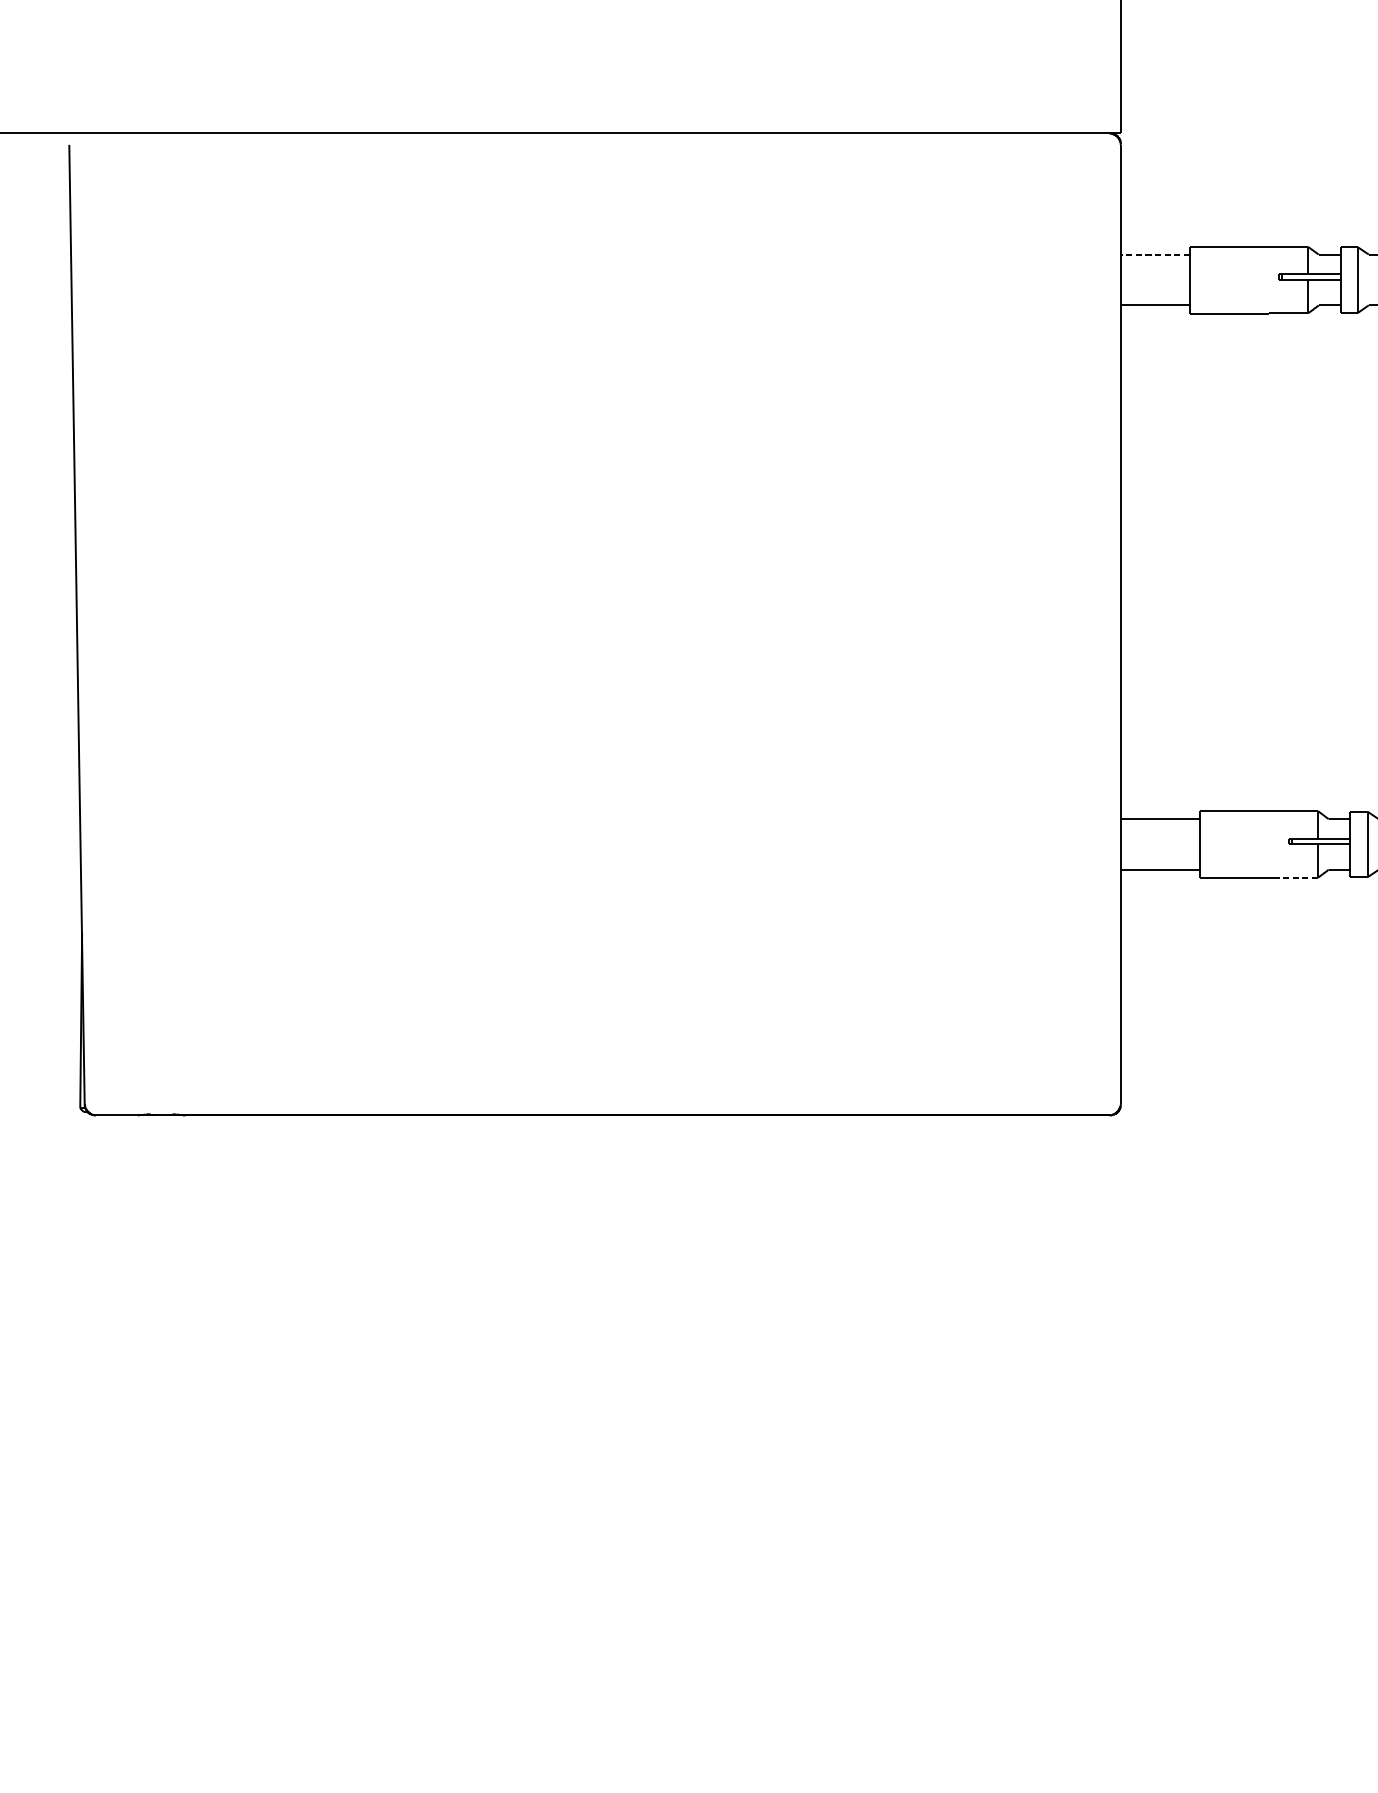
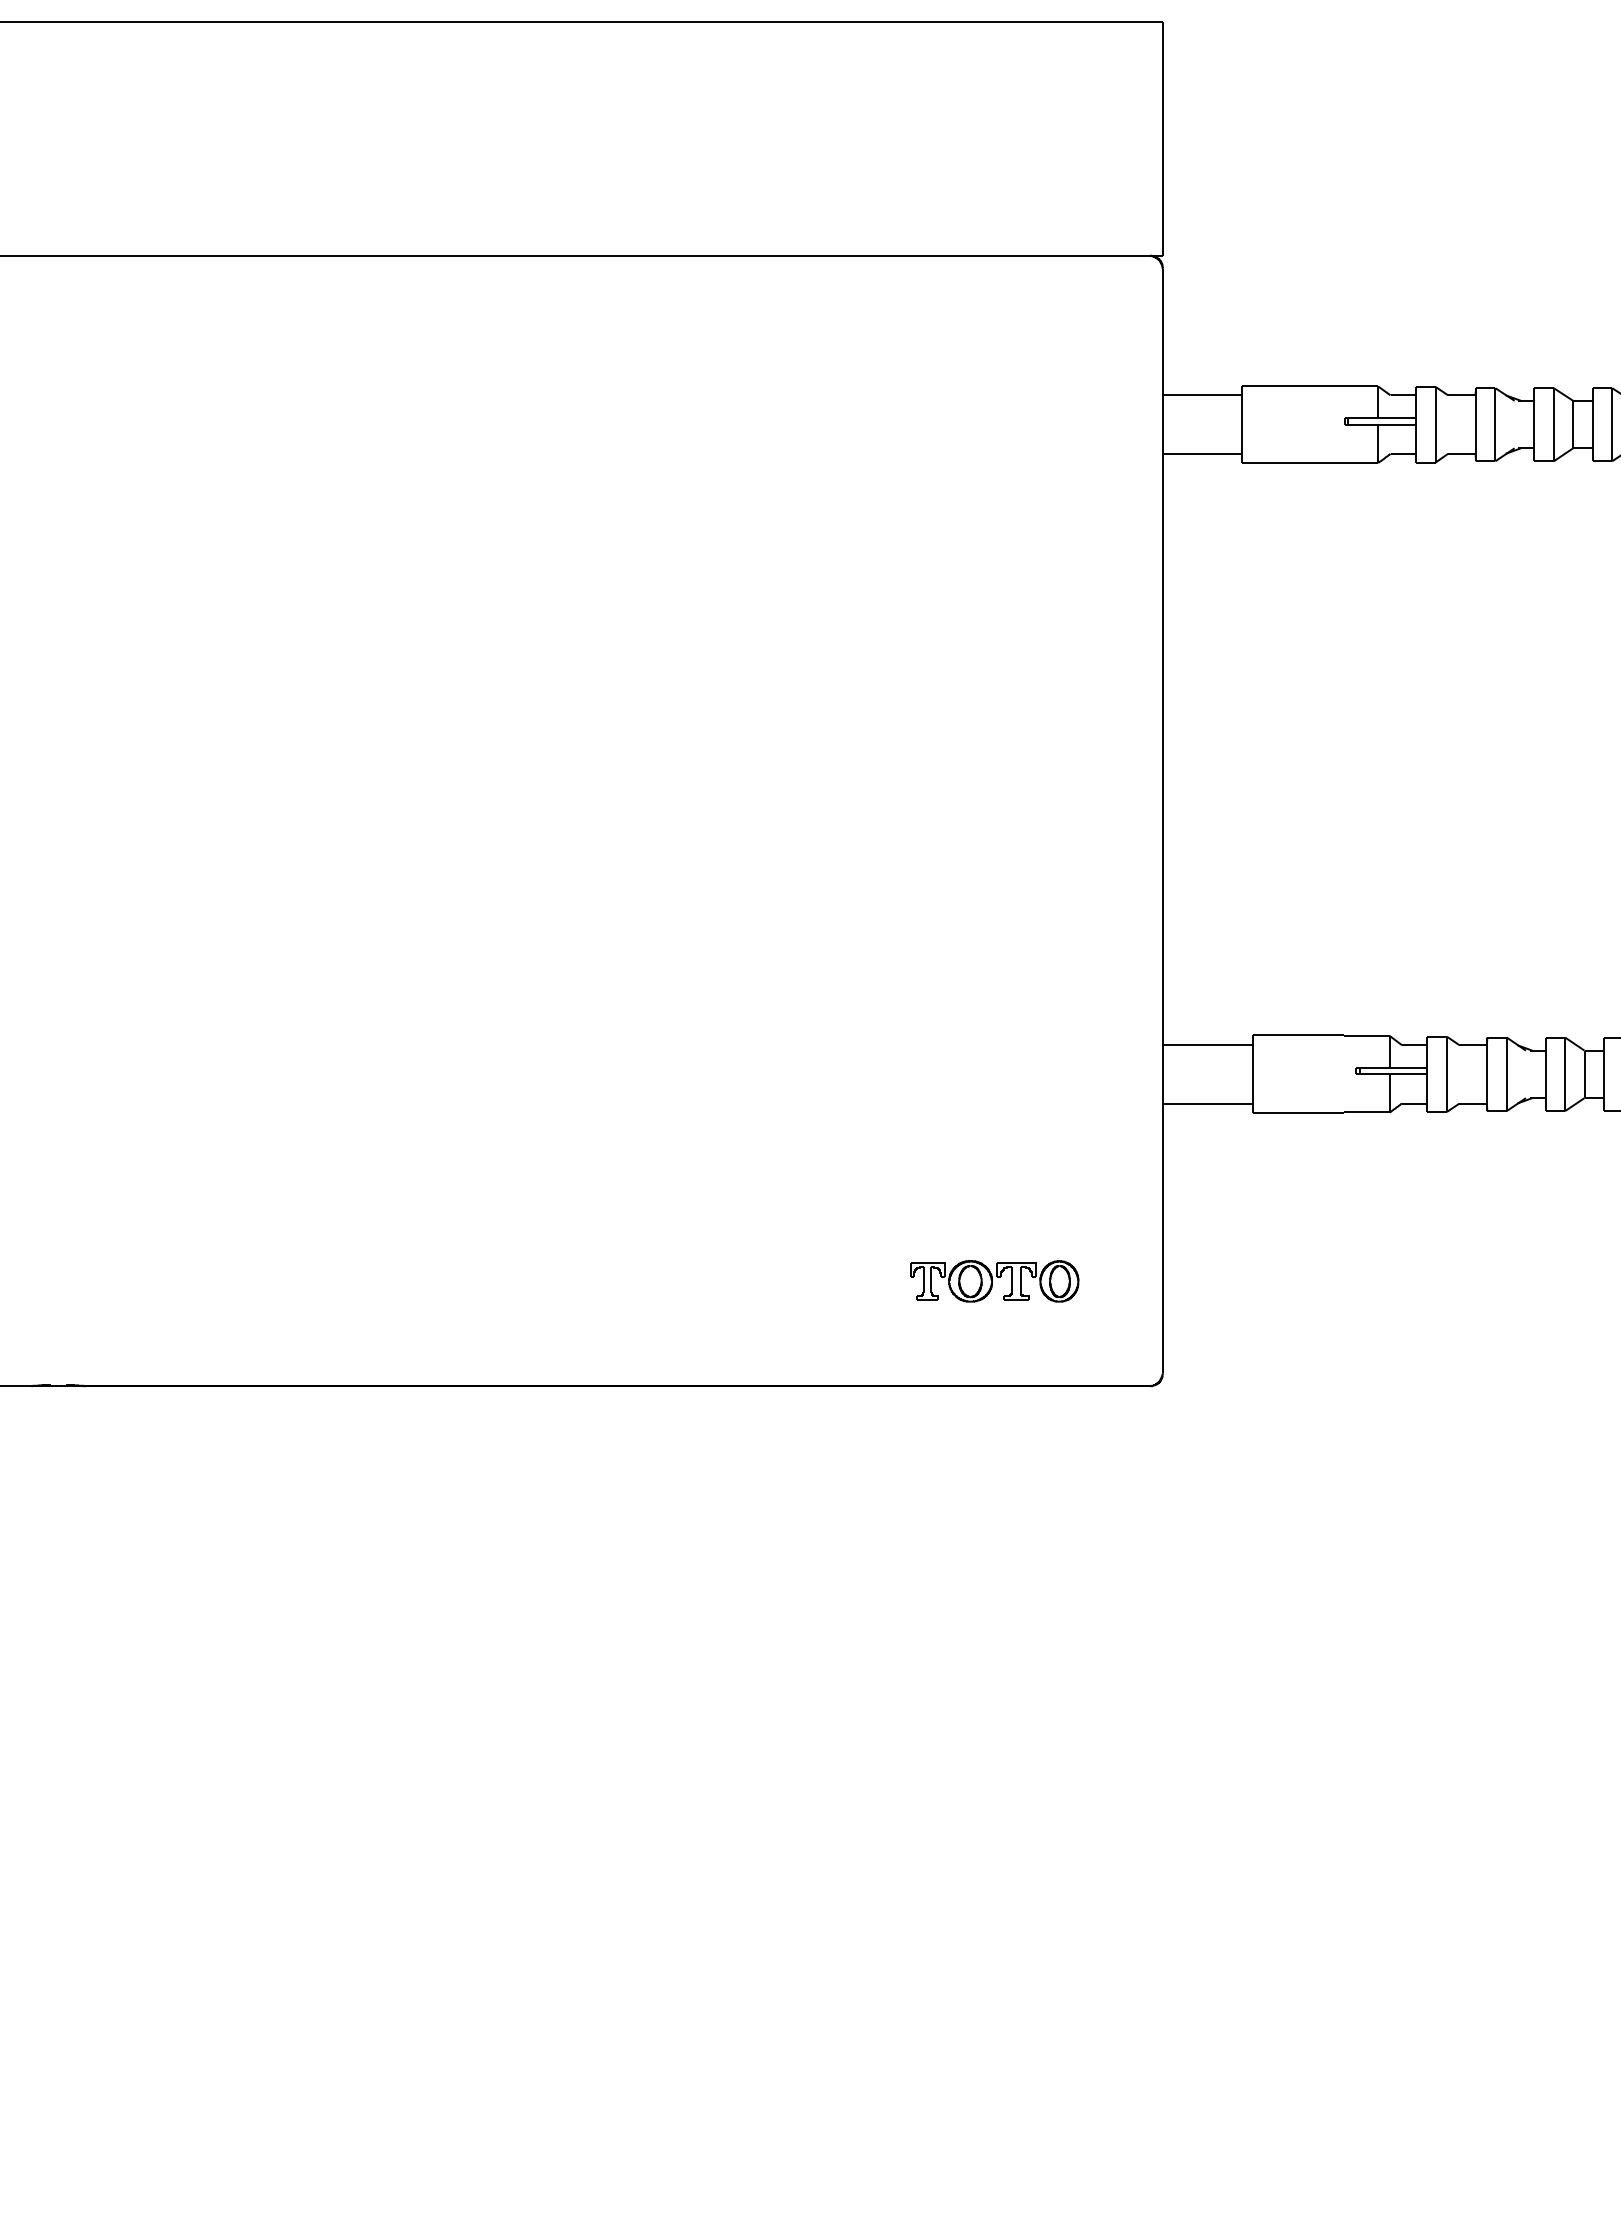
line: (1155, 254) -> (1202, 395), dashed -> solid
line: (1298, 877) -> (1367, 1112), dashed -> solid
part: (974, 1024) -> (994, 1281), added

